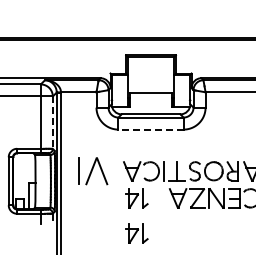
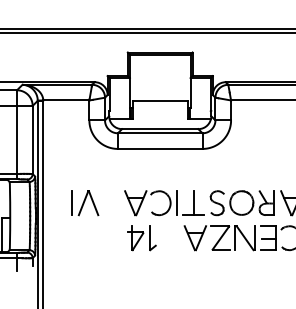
line: (52, 123) -> (32, 141), dashed -> solid
line: (151, 129) -> (160, 148), dashed -> solid
part: (93, 171) -> (85, 203), size x0.71
part: (136, 233) -> (141, 283), removed

